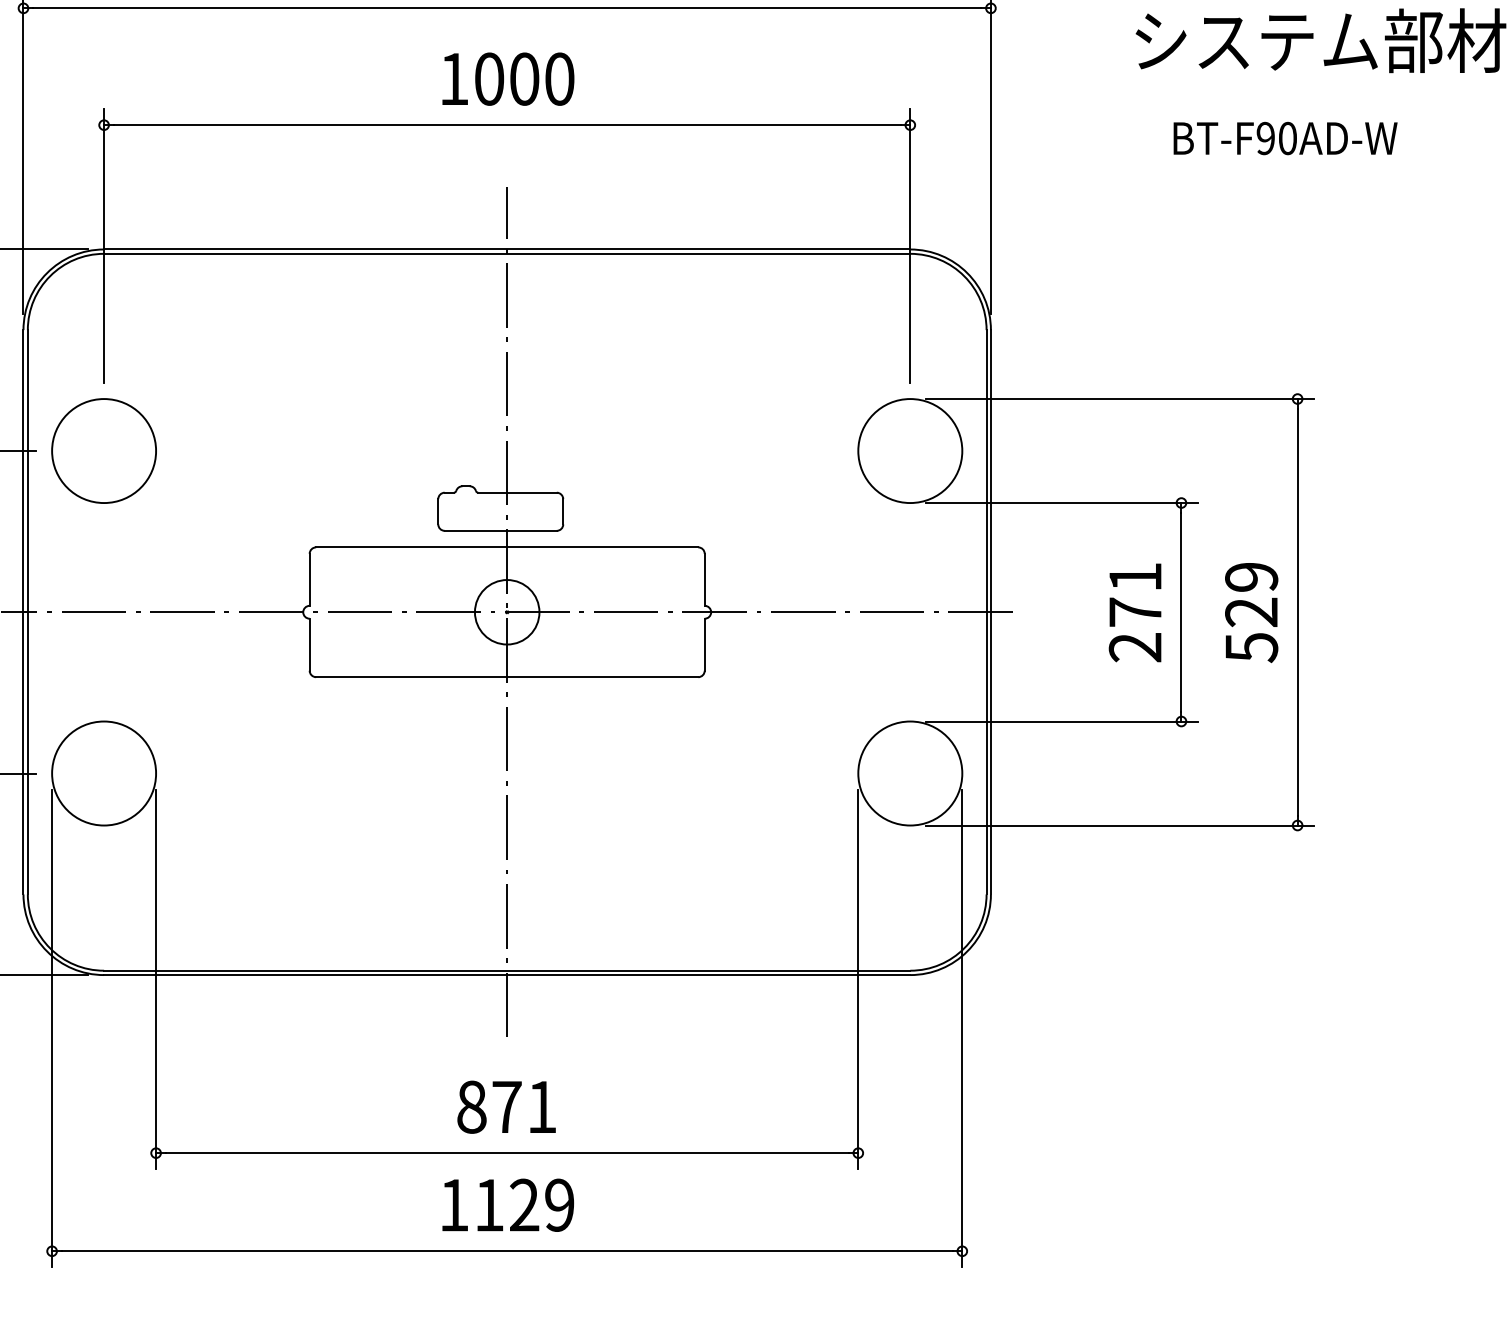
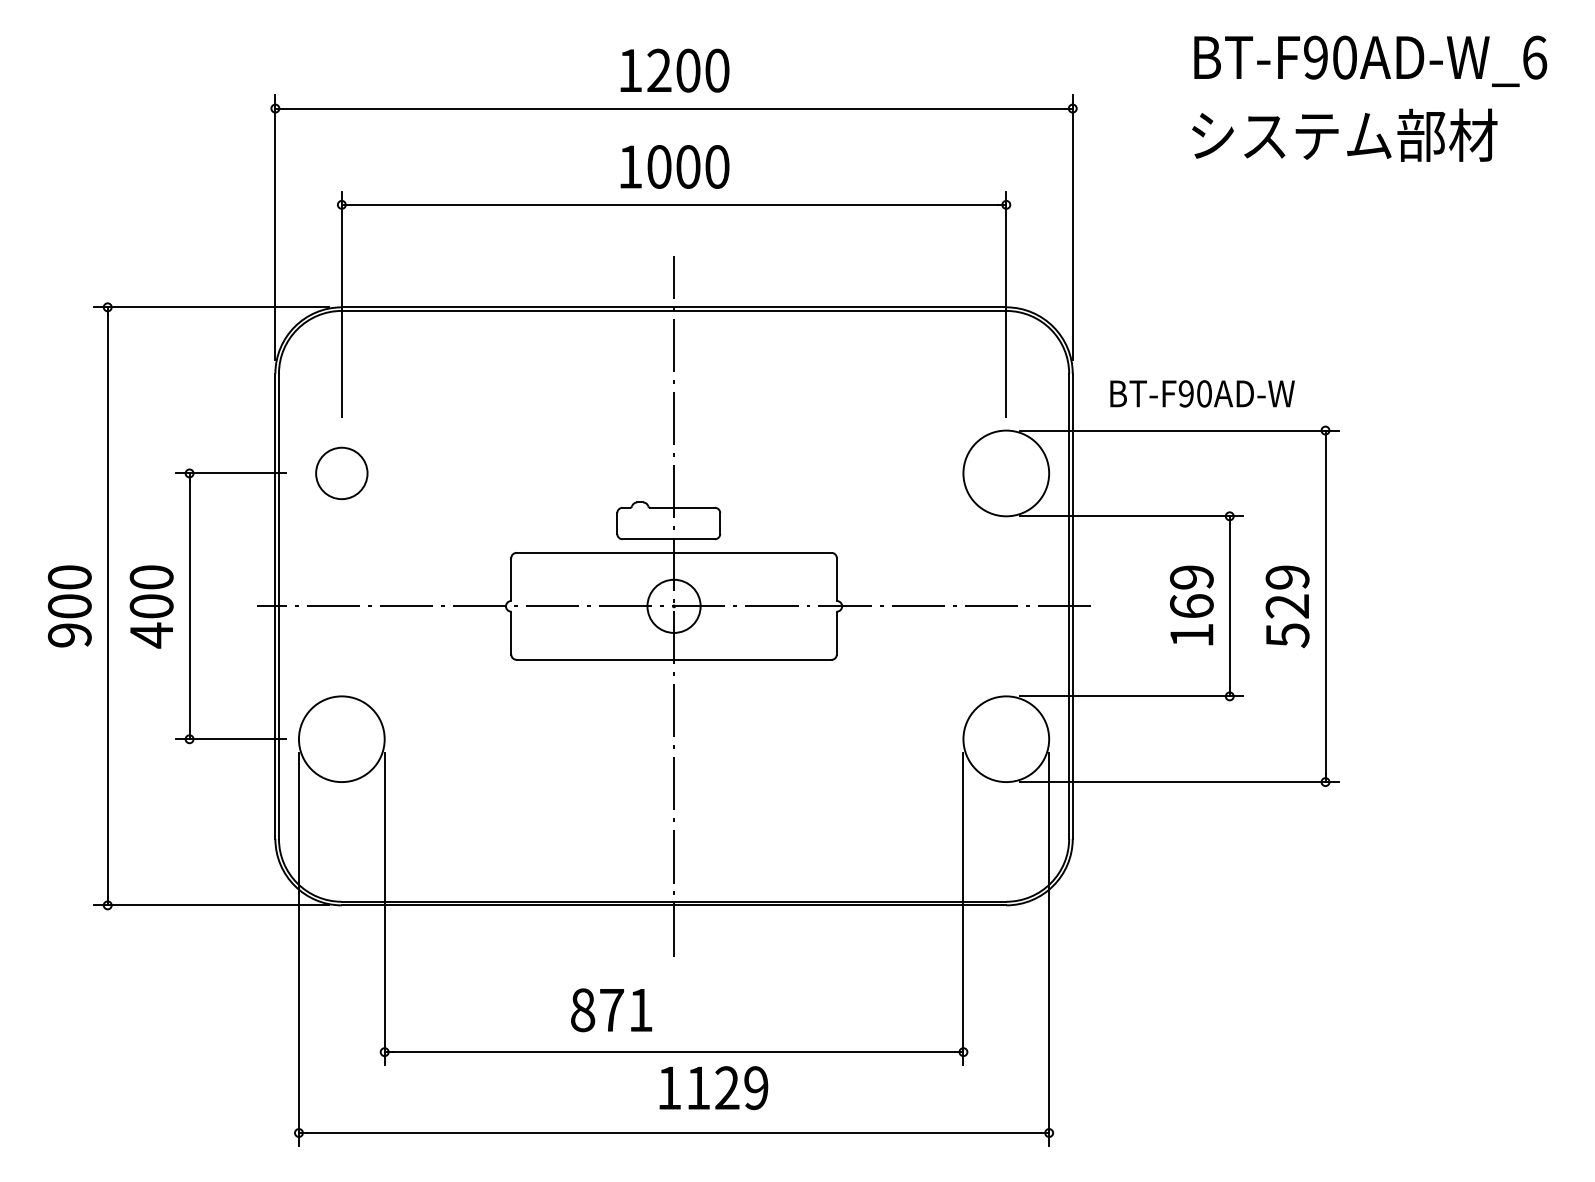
text: (1285, 138) -> (1202, 393), moved
circle: (103, 451) -> (341, 473), size x0.6
text: (1135, 612) -> (1191, 606), 271 -> 169
text: (506, 1107) -> (611, 1010), moved
text: (507, 1205) -> (713, 1088), moved

